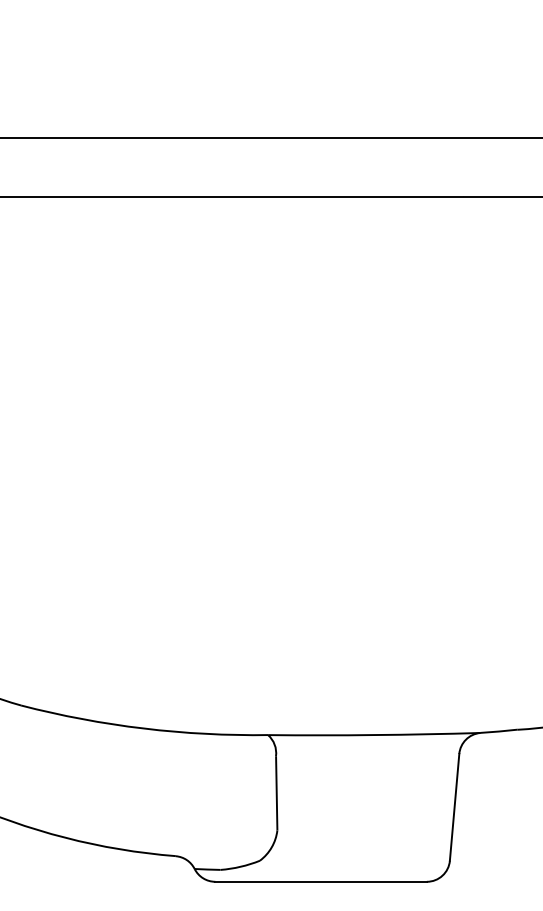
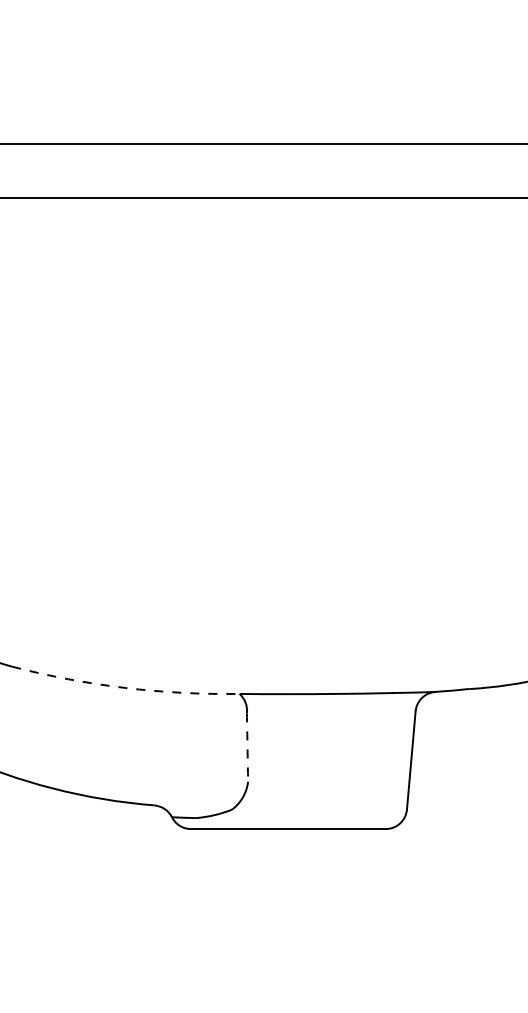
arc: (144, 728) -> (125, 687), solid -> dashed
arc: (276, 793) -> (247, 747), solid -> dashed

